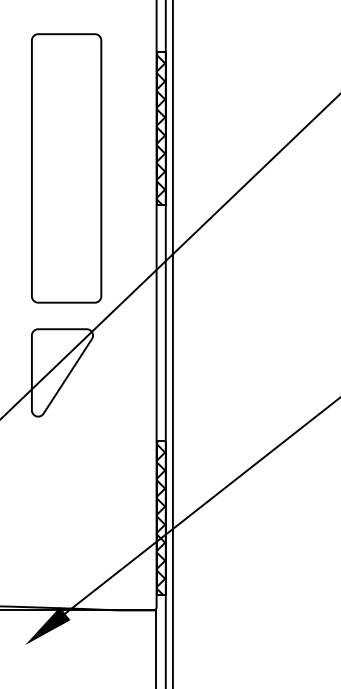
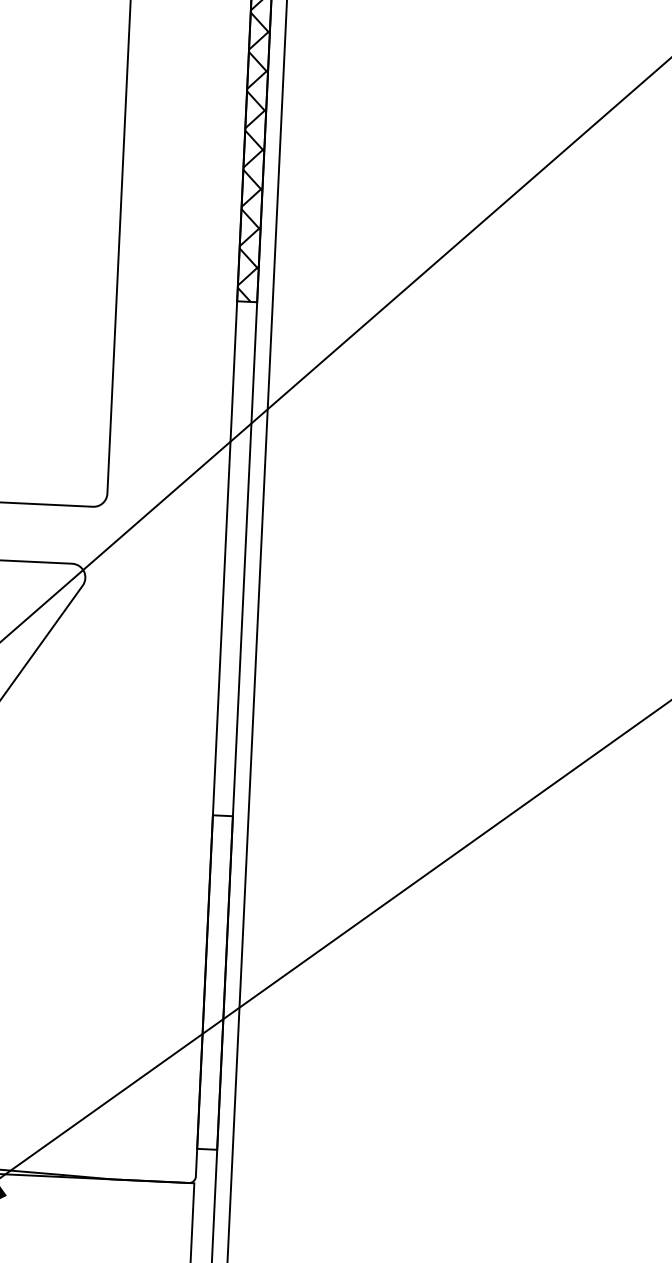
hatch: (160, 517) -> (213, 981), removed

